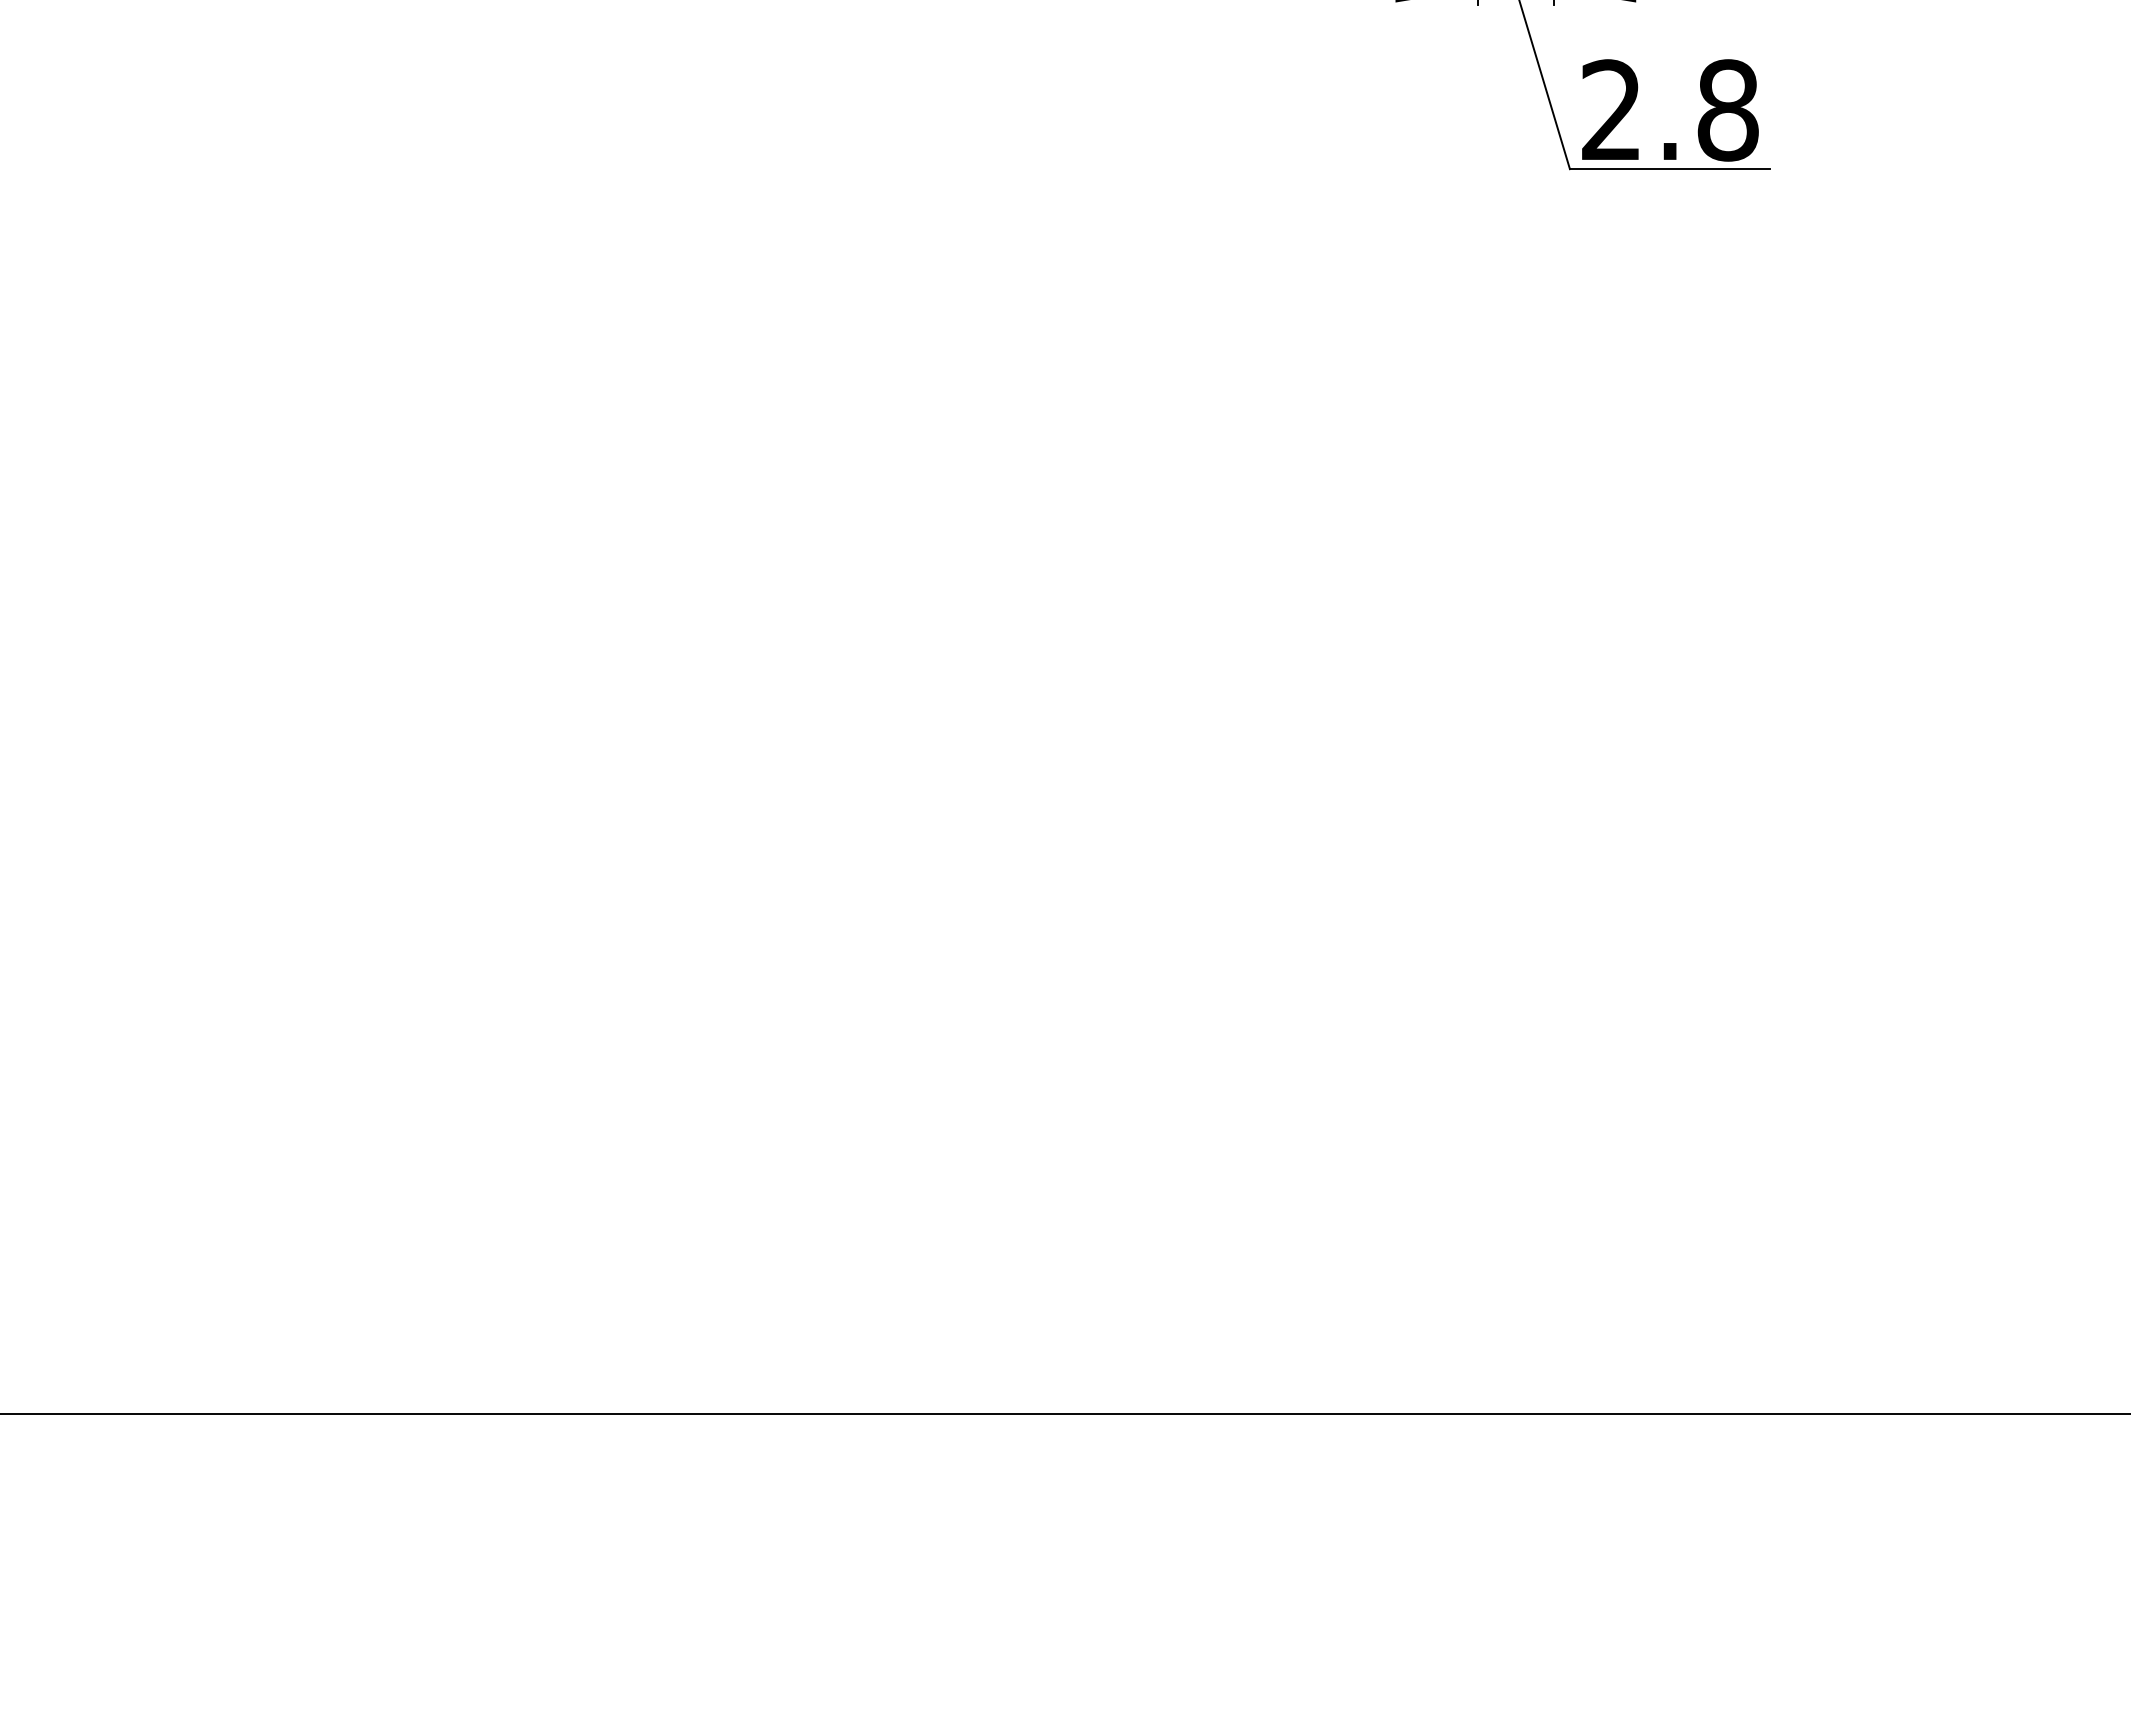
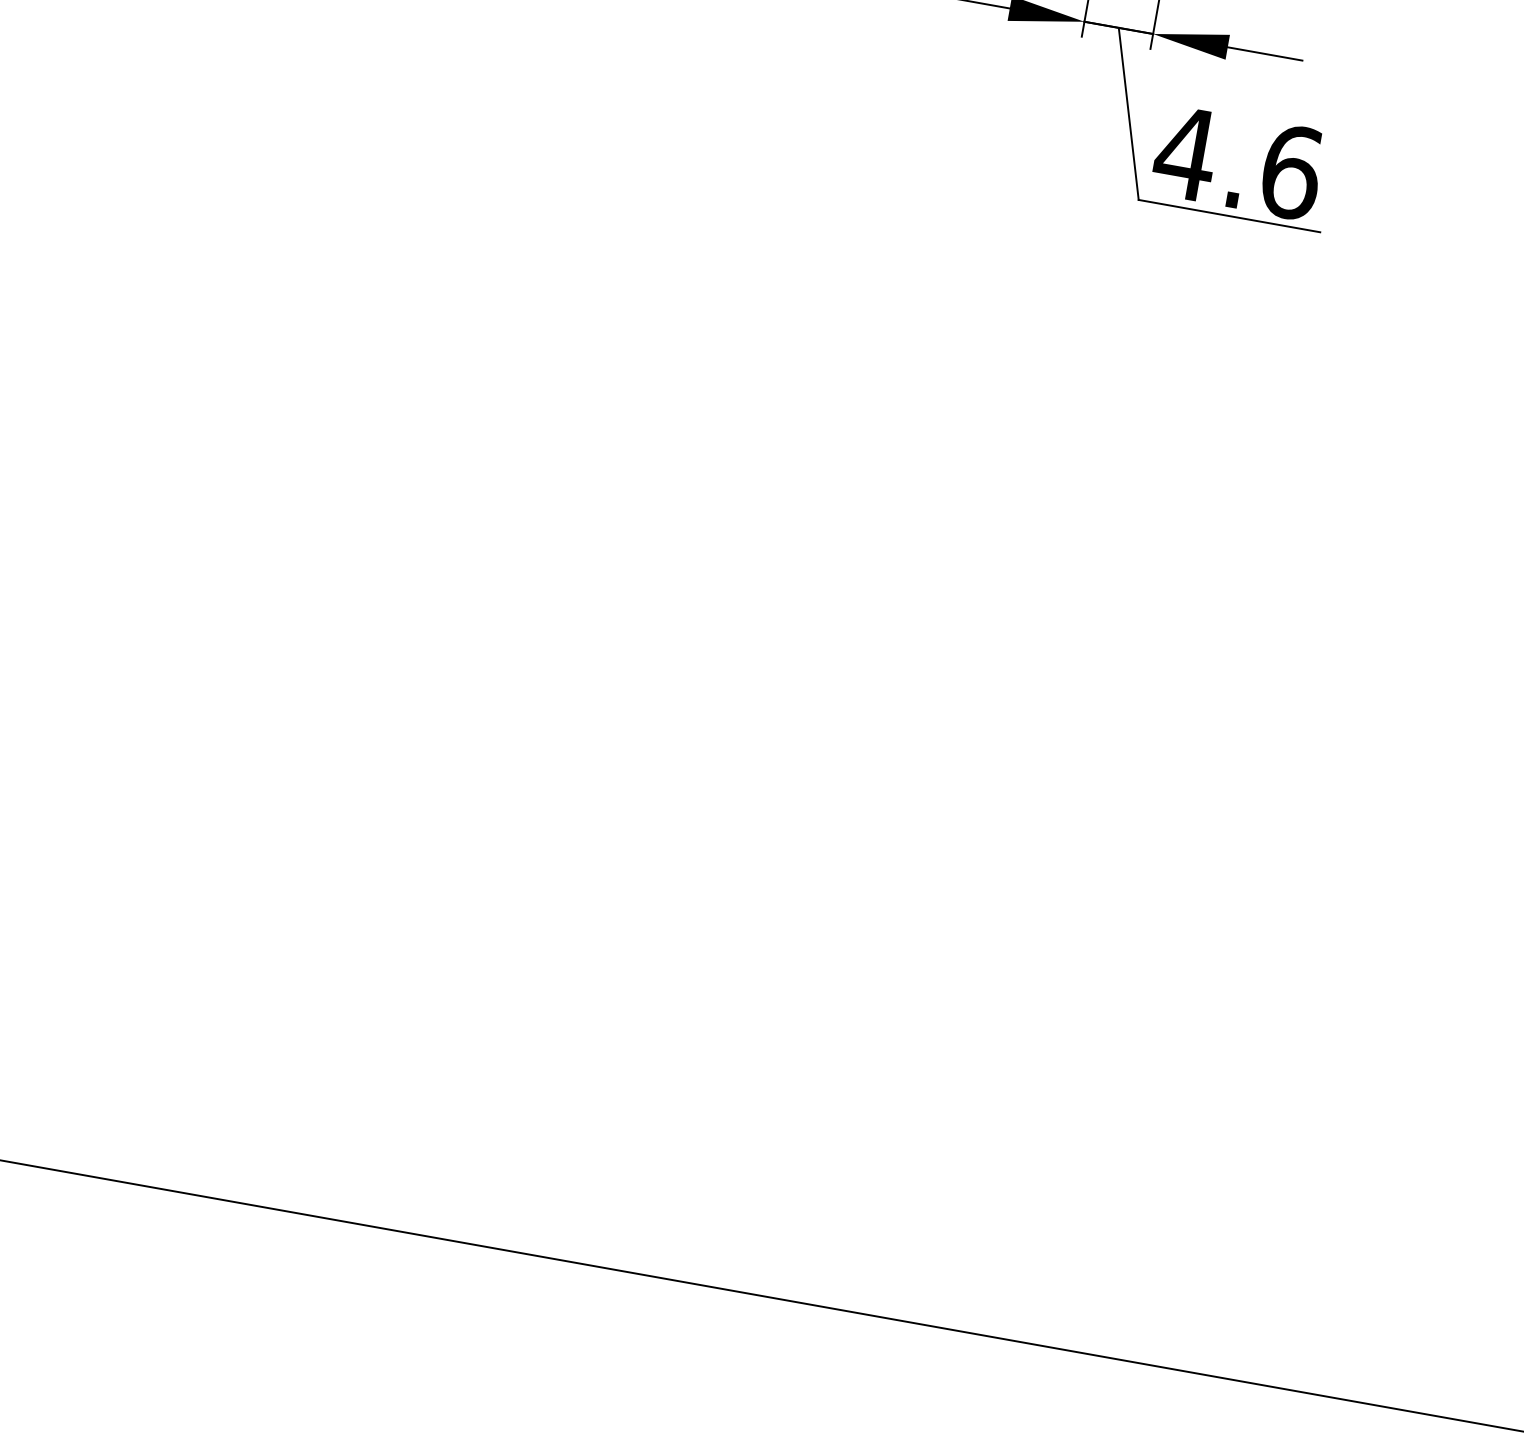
text: (1669, 110) -> (1238, 162), 2.8 -> 4.6

